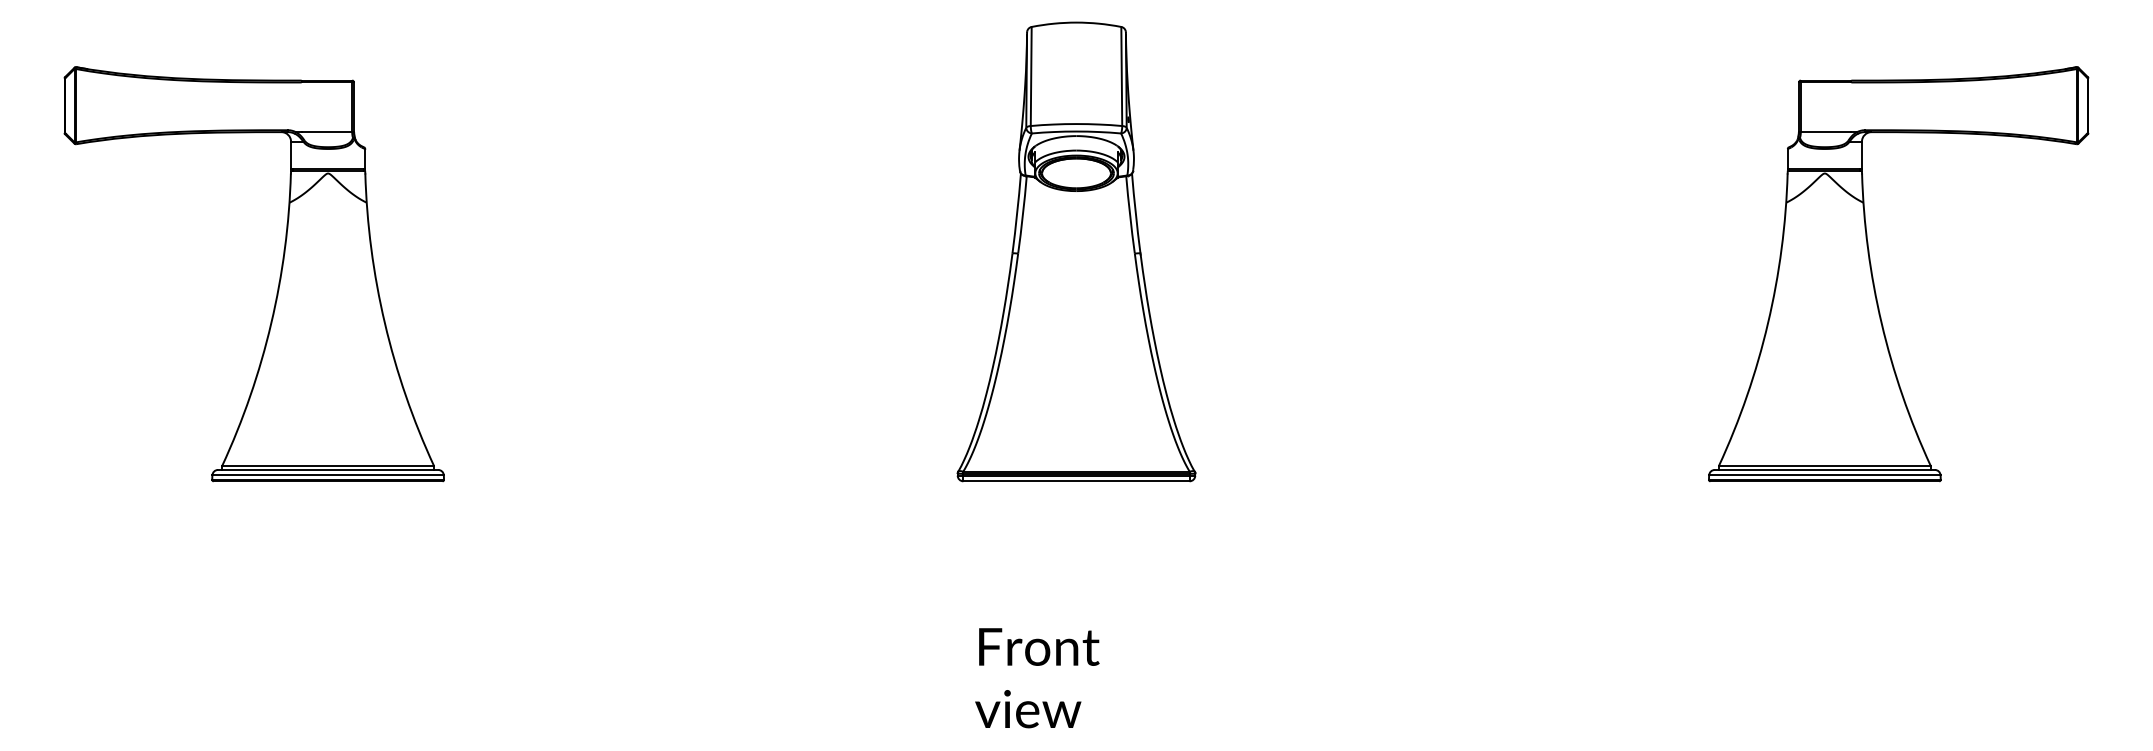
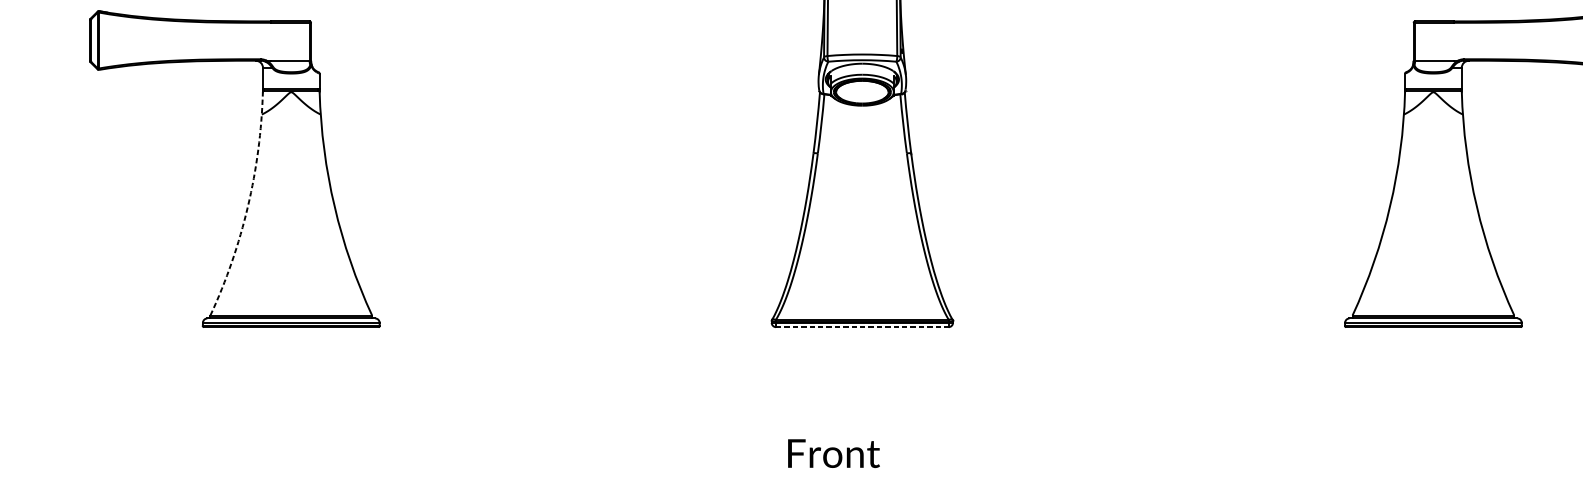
arc: (271, 323) -> (248, 206), solid -> dashed
line: (1076, 481) -> (862, 327), solid -> dashed

